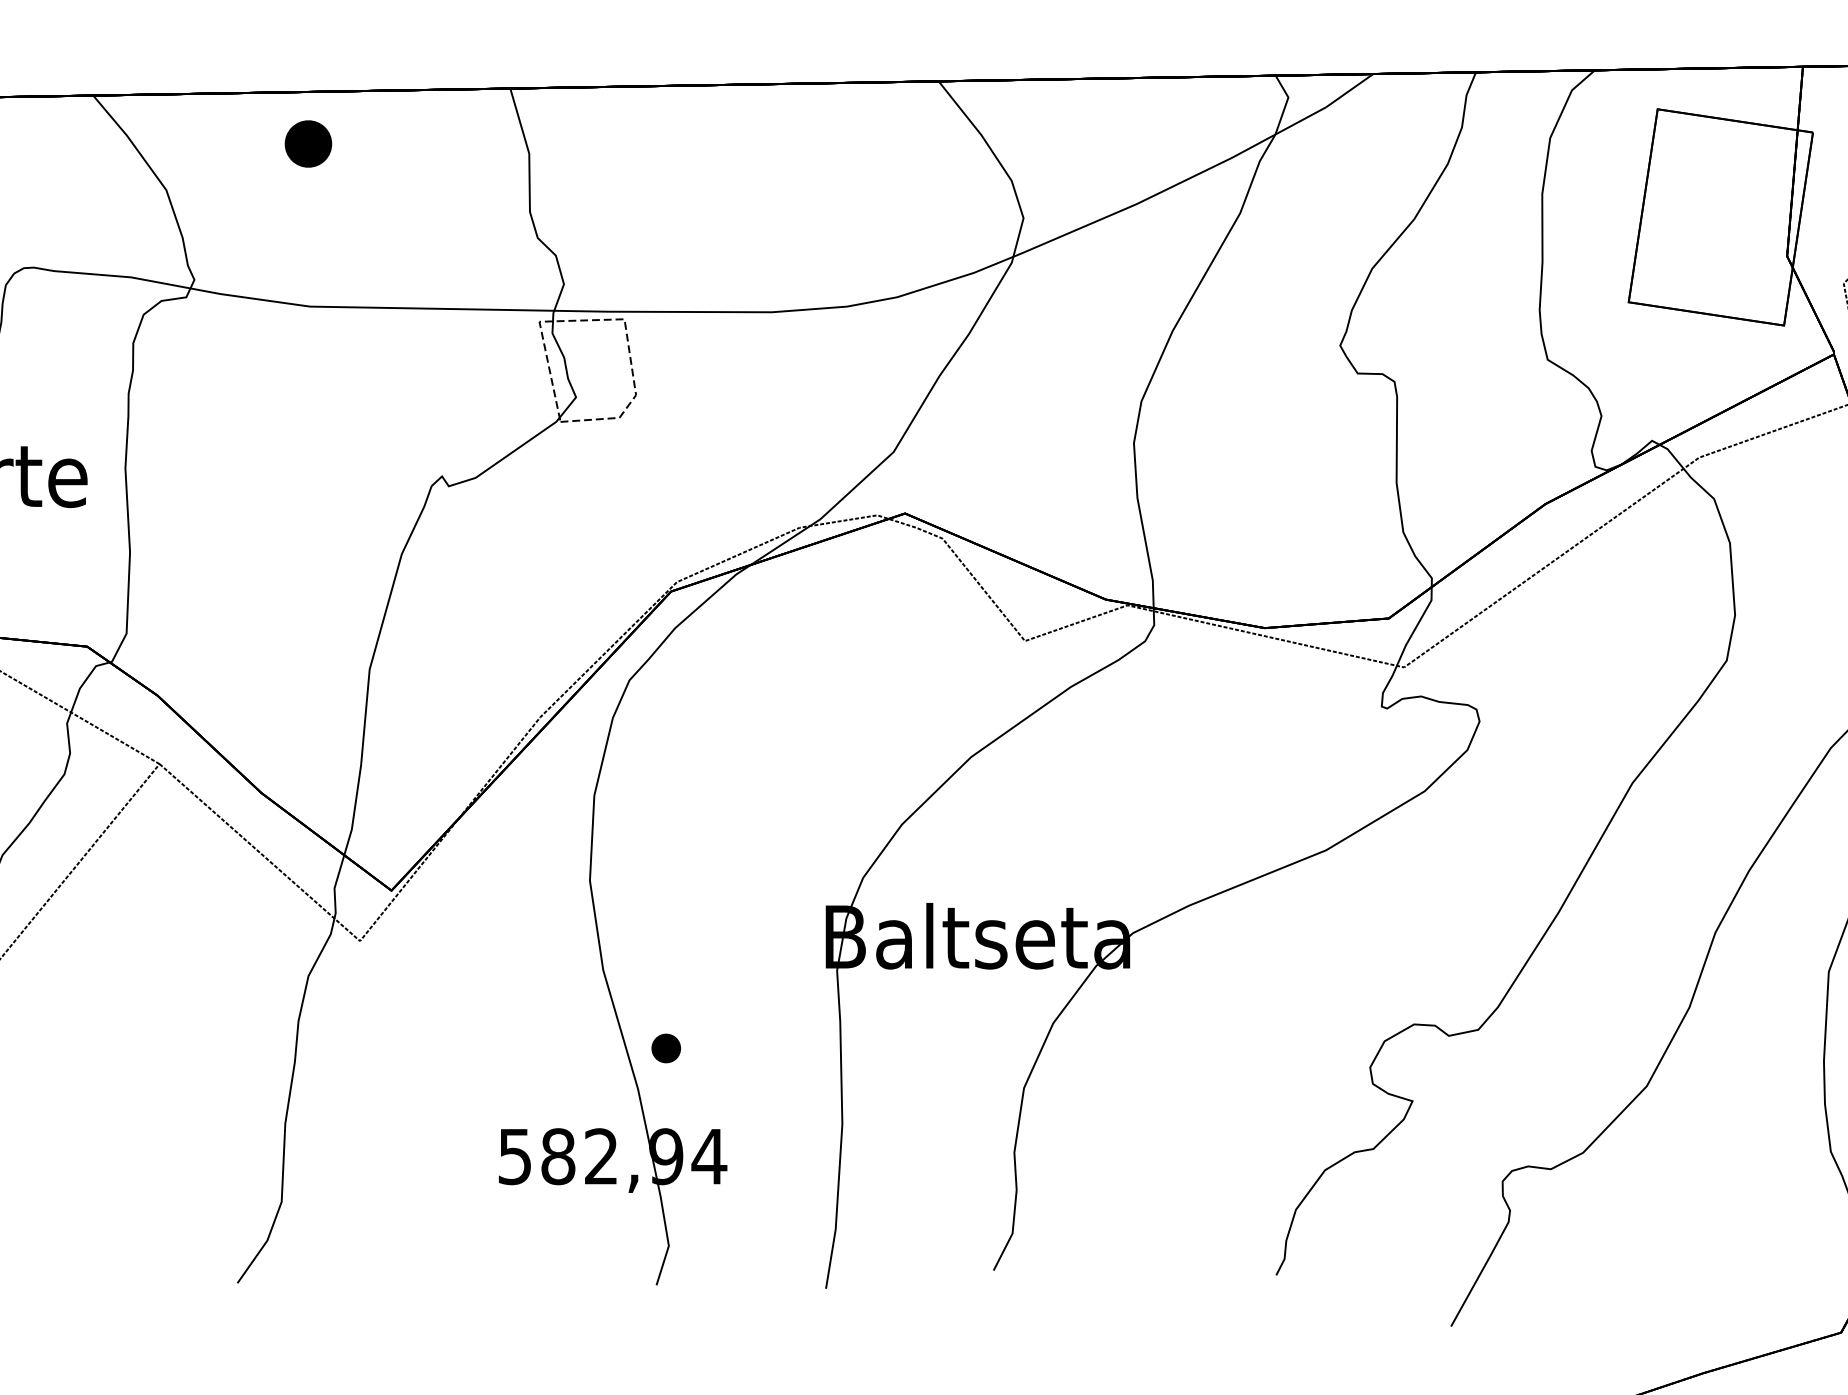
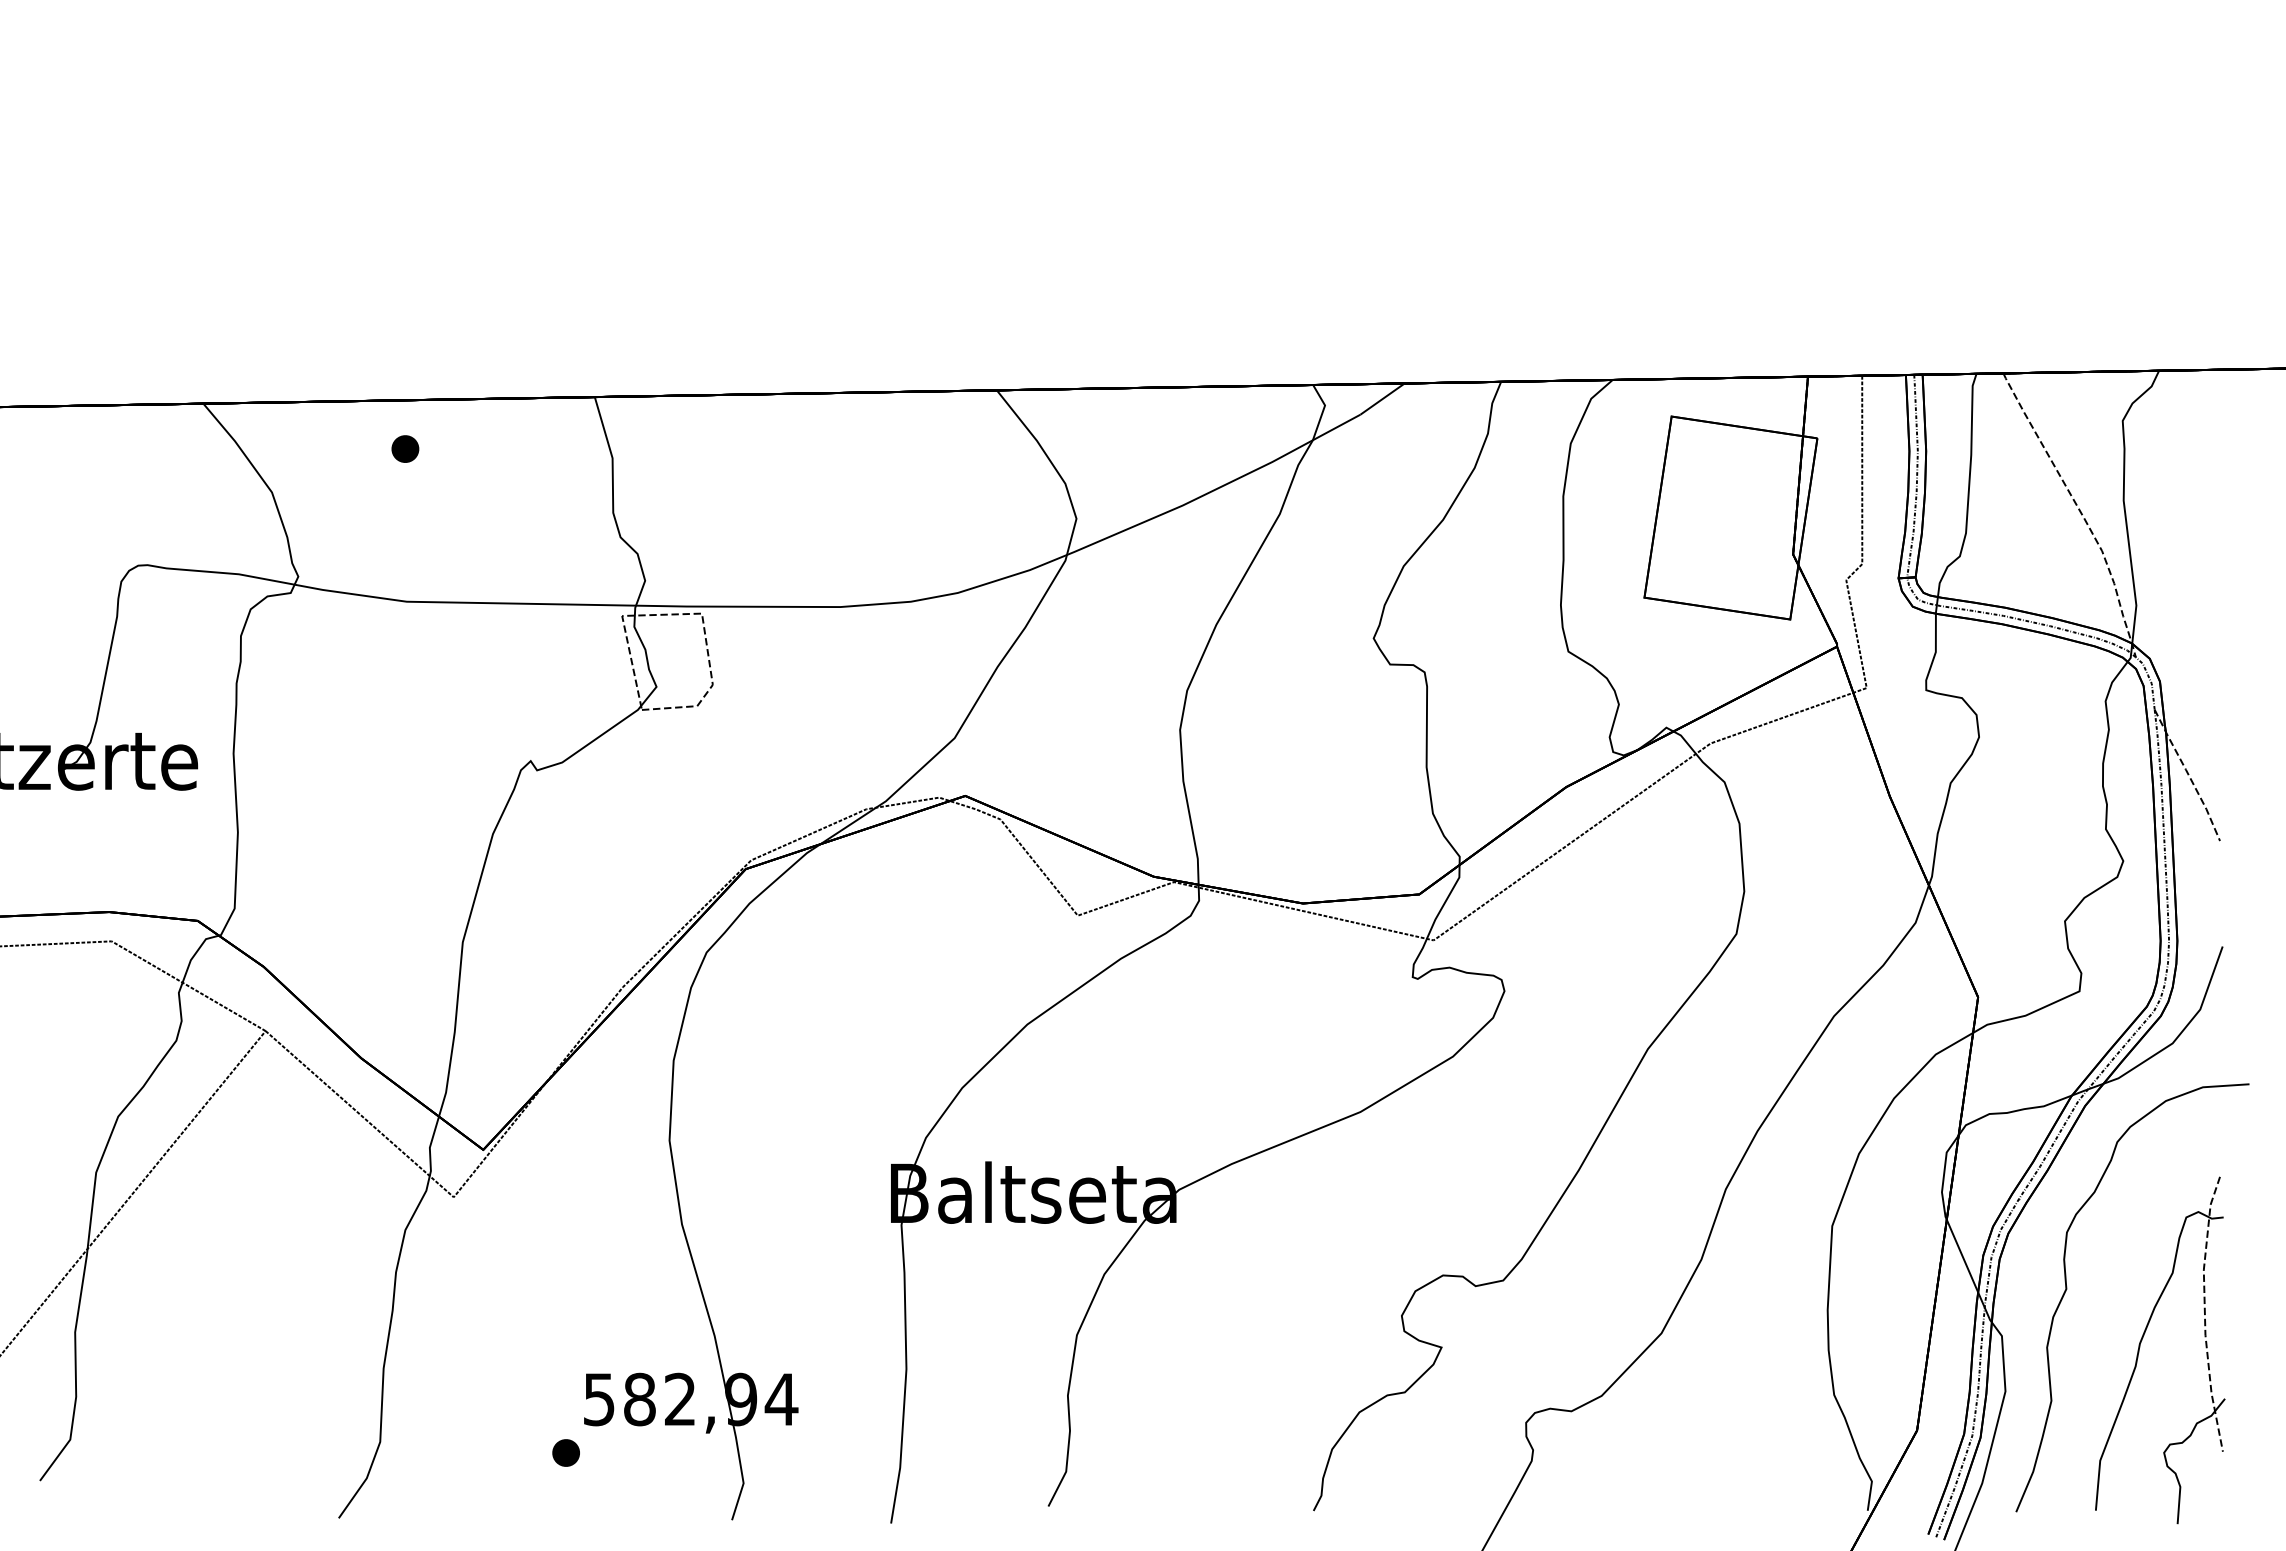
part: (308, 143) -> (405, 448), size x0.62
part: (665, 1047) -> (565, 1452), moved

